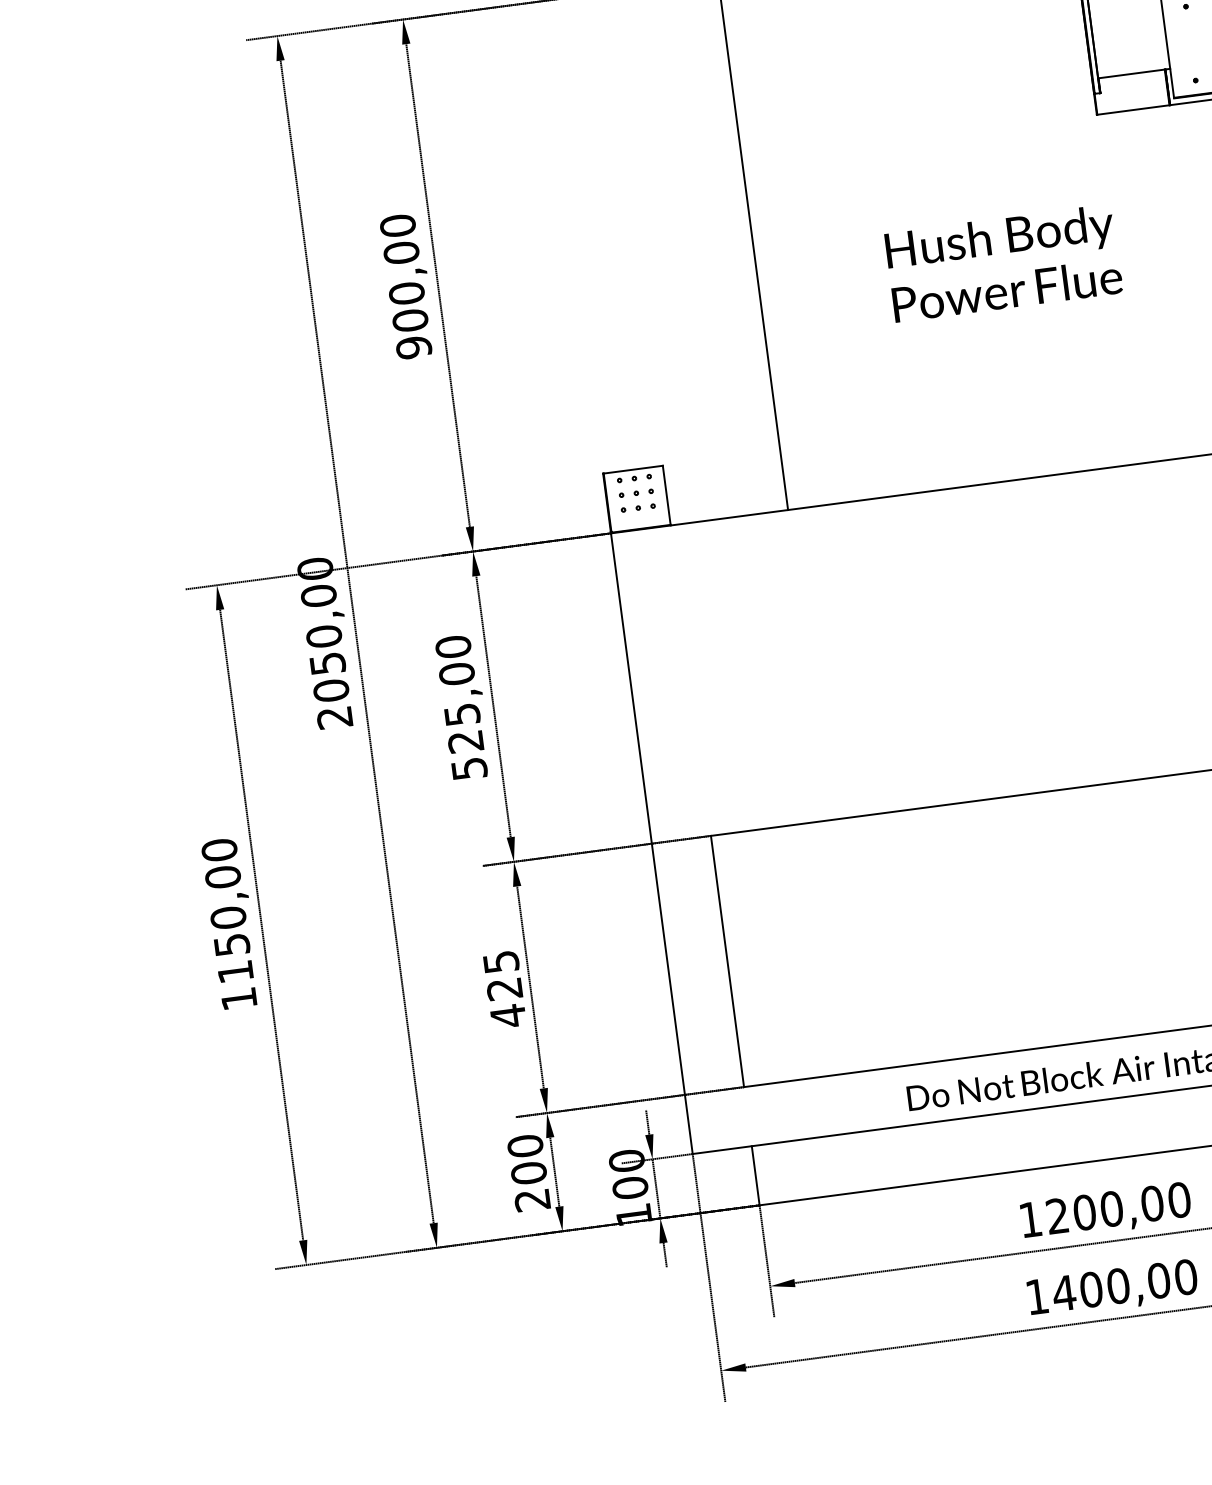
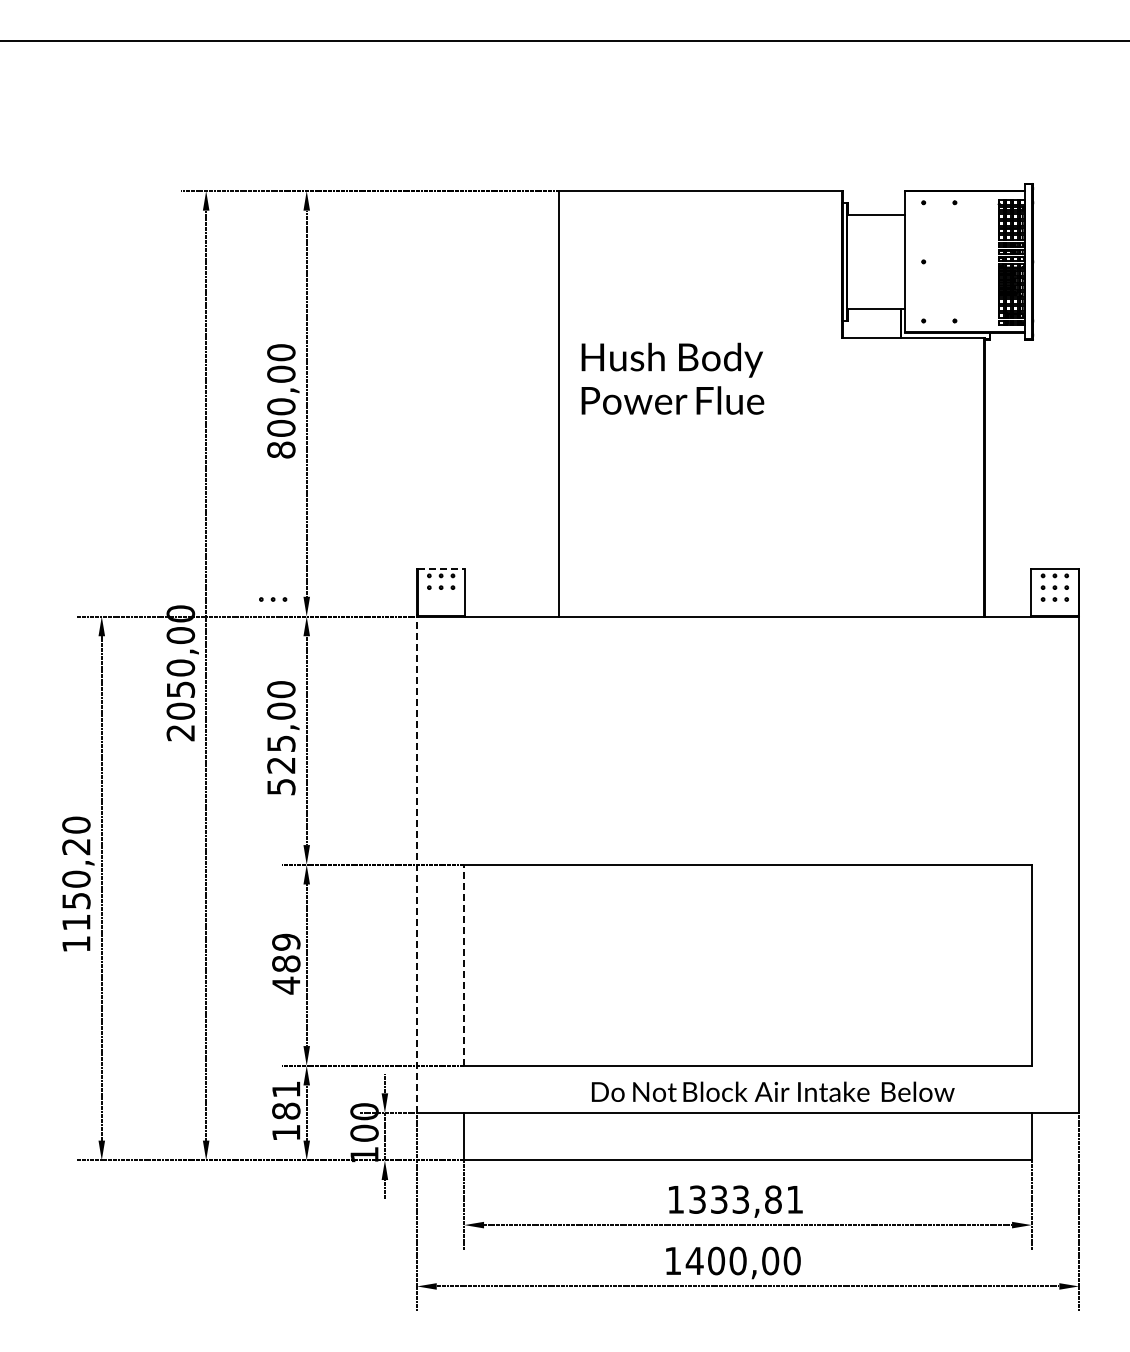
text: (1003, 262) -> (672, 378), moved
text: (414, 346) -> (281, 449), 900,00 -> 800,00
line: (633, 469) -> (441, 568), solid -> dashed
part: (638, 508) -> (273, 599), moved
line: (652, 843) -> (417, 864), solid -> dashed
text: (223, 876) -> (76, 846), 1150,00 -> 1150,20
line: (727, 960) -> (464, 964), solid -> dashed
text: (503, 974) -> (286, 952), 425 -> 489
text: (529, 1173) -> (286, 1111), 200 -> 181
text: (1118, 1207) -> (746, 1199), 1200,00 -> 1333,81

